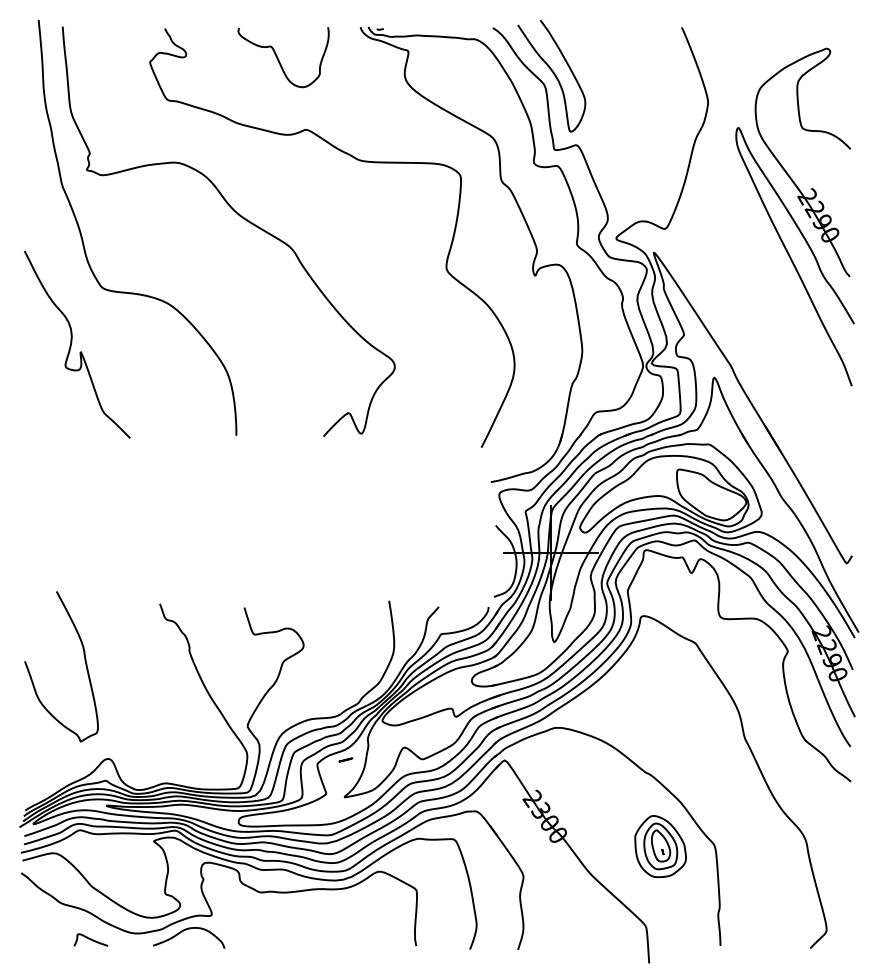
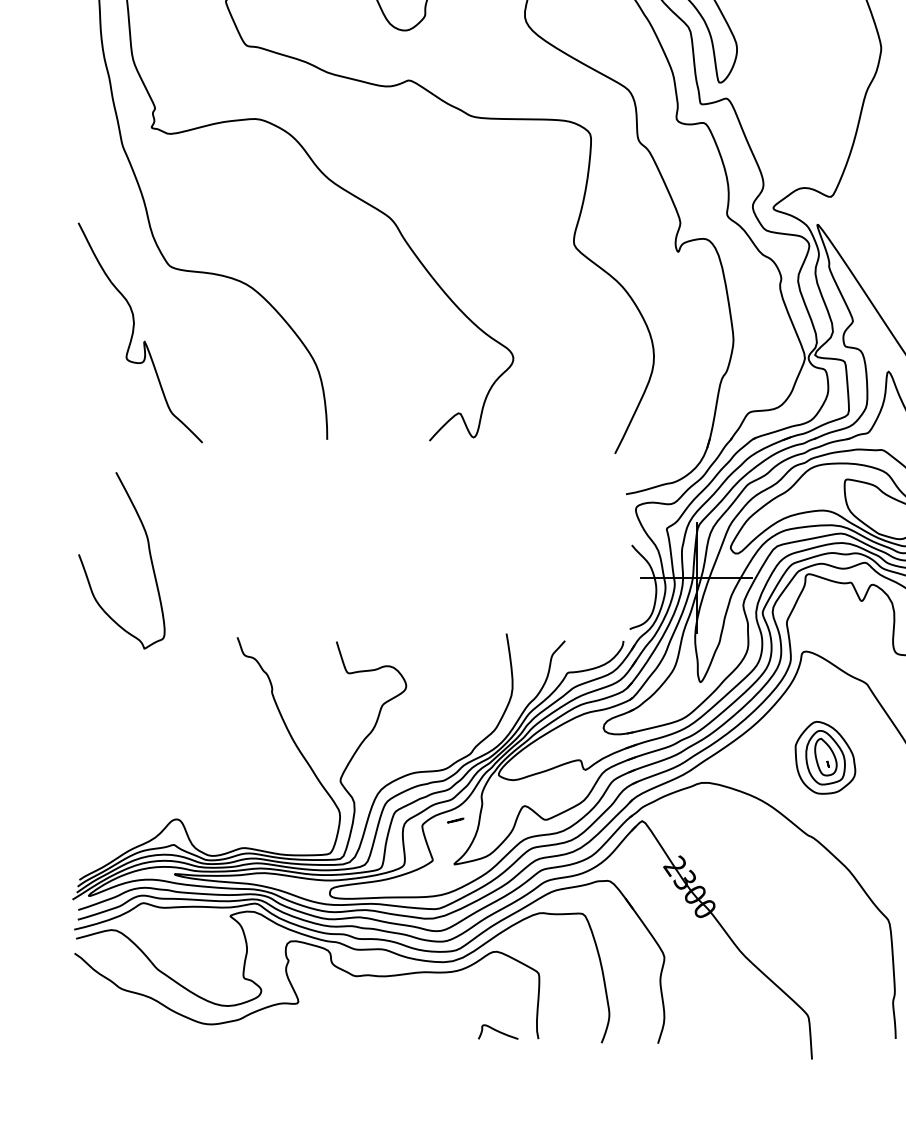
curve: (84, 661) -> (148, 554), moved
part: (660, 846) -> (825, 757), moved
curve: (186, 930) -> (268, 1020), removed
curve: (90, 939) -> (497, 1031), moved

